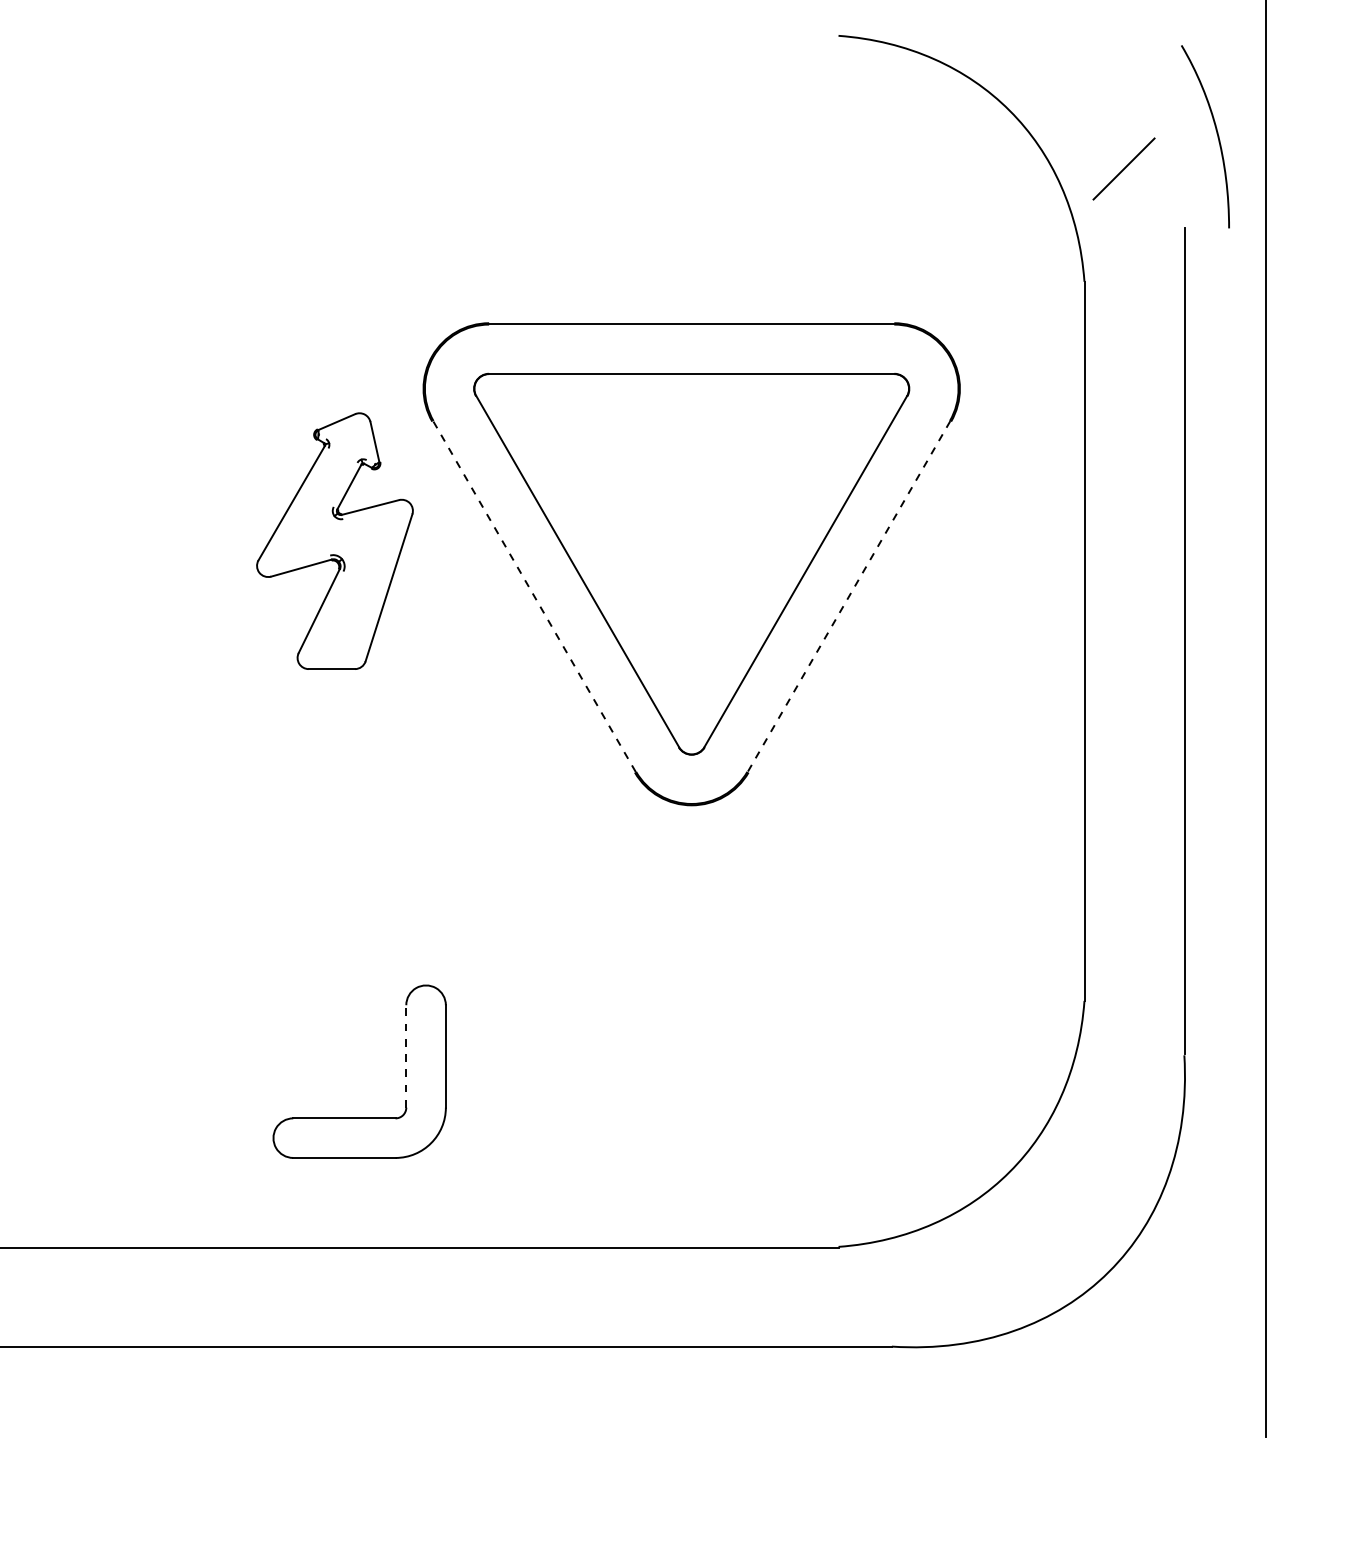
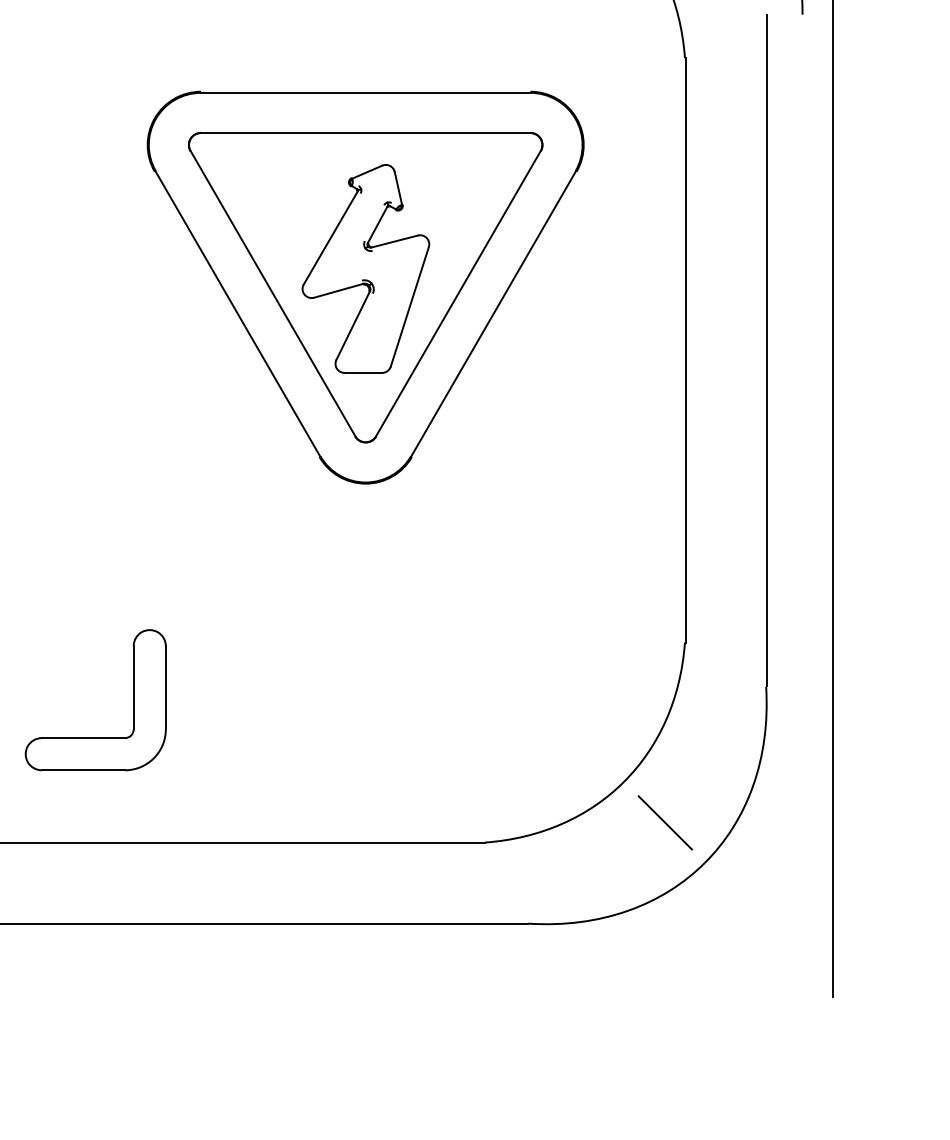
part: (334, 540) -> (365, 268), moved
line: (534, 596) -> (237, 313), dashed -> solid
line: (849, 596) -> (493, 313), dashed -> solid
line: (406, 1055) -> (133, 687), dashed -> solid
line: (1060, 1222) -> (665, 822), added

